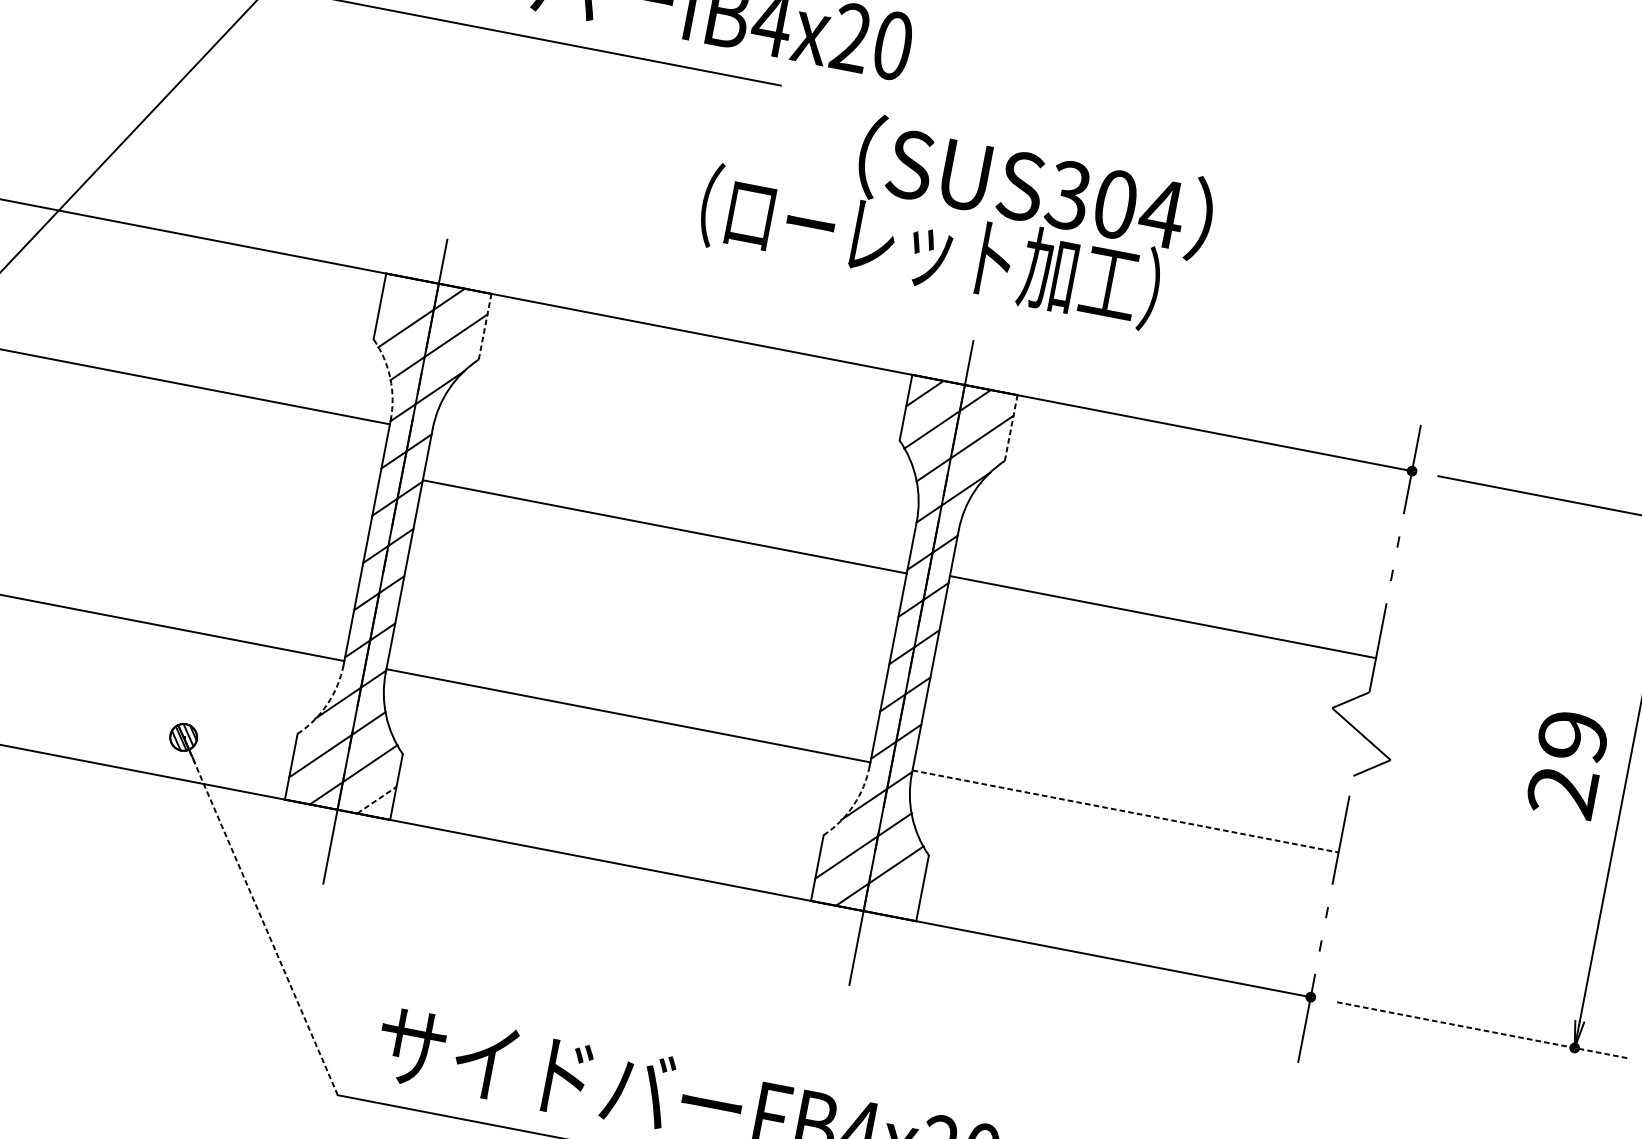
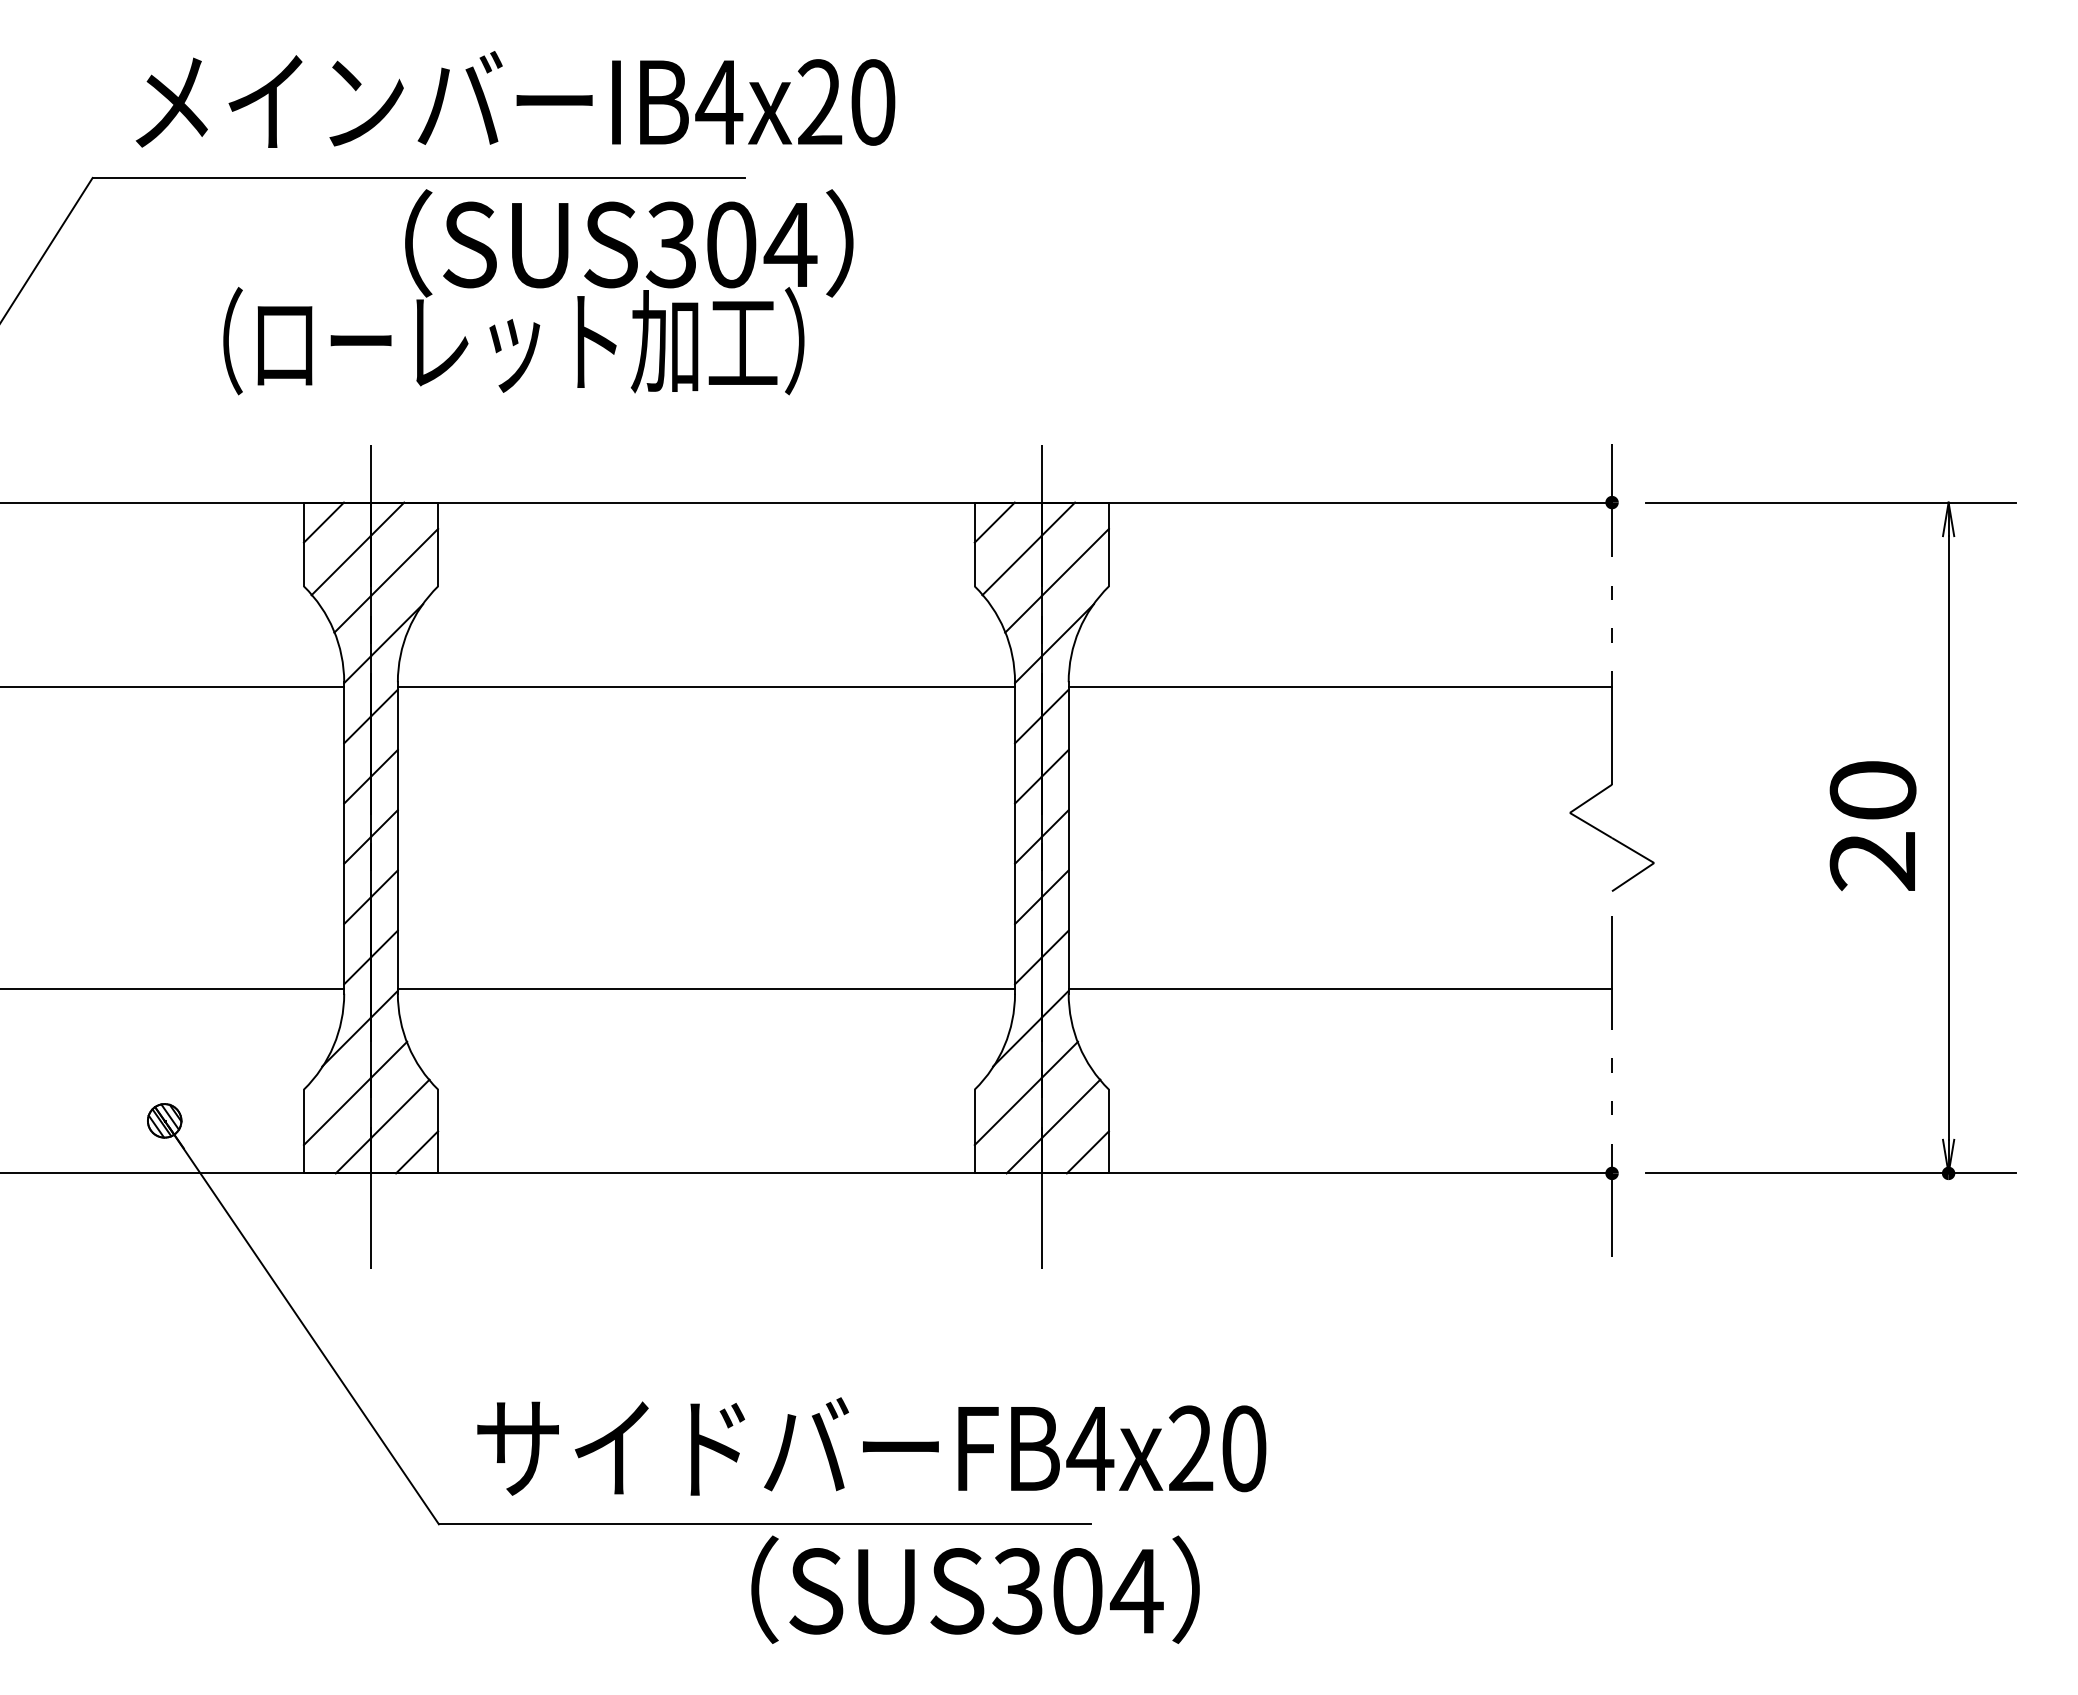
text: (957, 212) -> (538, 292), moved
line: (398, 292) -> (323, 522), added
line: (485, 326) -> (438, 544), dashed -> solid
arc: (390, 378) -> (333, 630), dashed -> solid
line: (1010, 427) -> (1108, 544), dashed -> solid
line: (664, 527) -> (706, 687), moved
line: (1163, 617) -> (1340, 687), moved
arc: (327, 703) -> (333, 1045), dashed -> solid
text: (1572, 736) -> (1872, 790), 29 -> 20
line: (377, 800) -> (417, 1152), dashed -> solid
arc: (853, 805) -> (1004, 1045), dashed -> solid
line: (1125, 811) -> (1340, 988), dashed -> solid
line: (902, 901) -> (1087, 1152), added
line: (261, 918) -> (303, 1325), dashed -> solid
line: (1482, 1030) -> (1831, 1173), dashed -> solid

